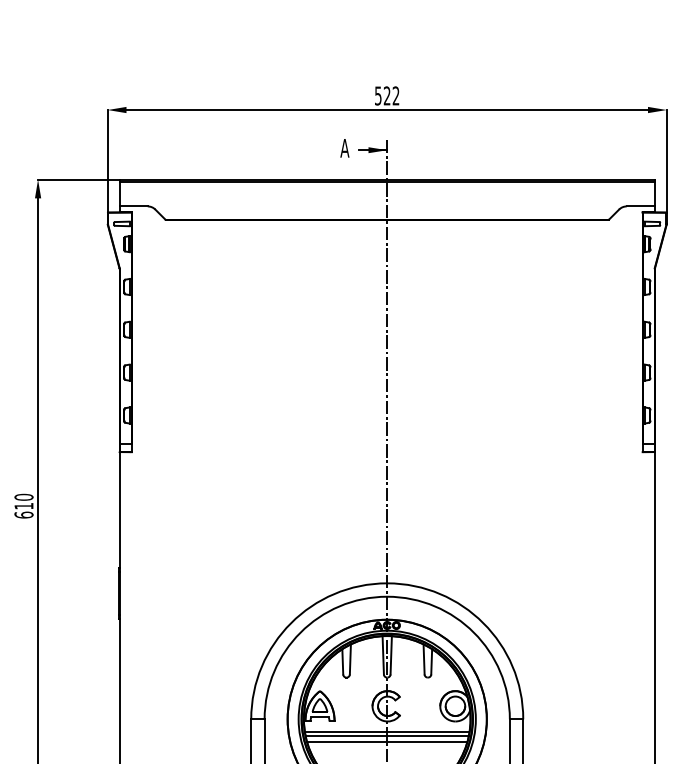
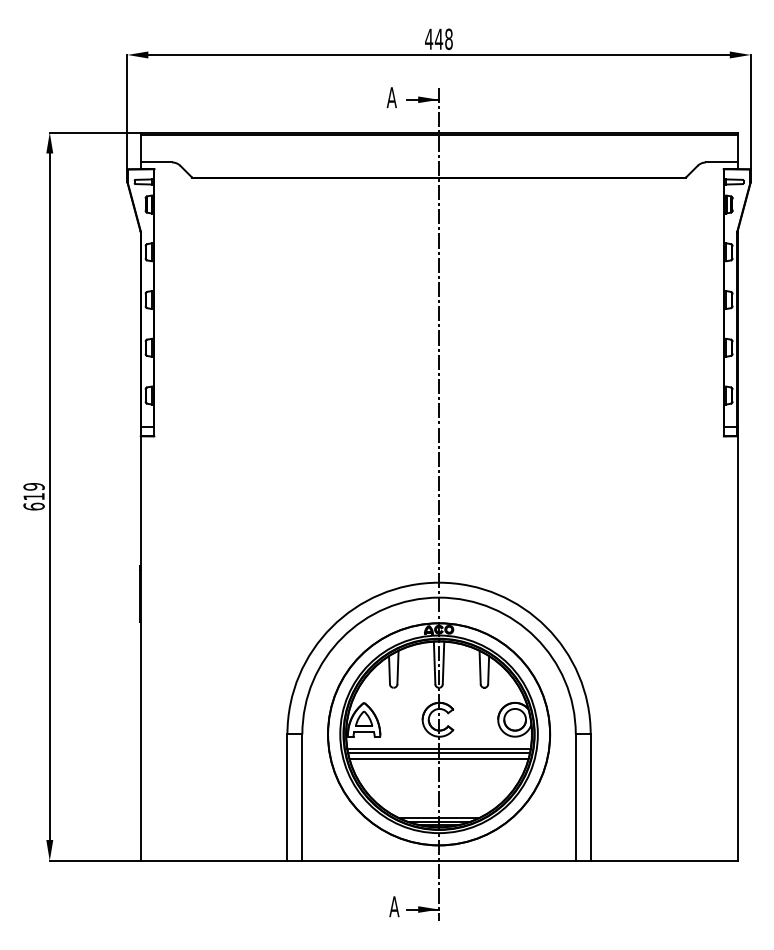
text: (386, 96) -> (438, 39), 522 -> 448
text: (23, 497) -> (33, 486), 610 -> 619

